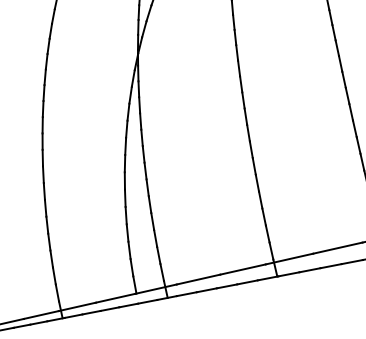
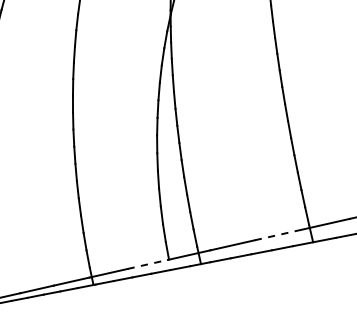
line: (243, 269) -> (278, 235), solid -> dashed
line: (116, 298) -> (148, 264), solid -> dashed

